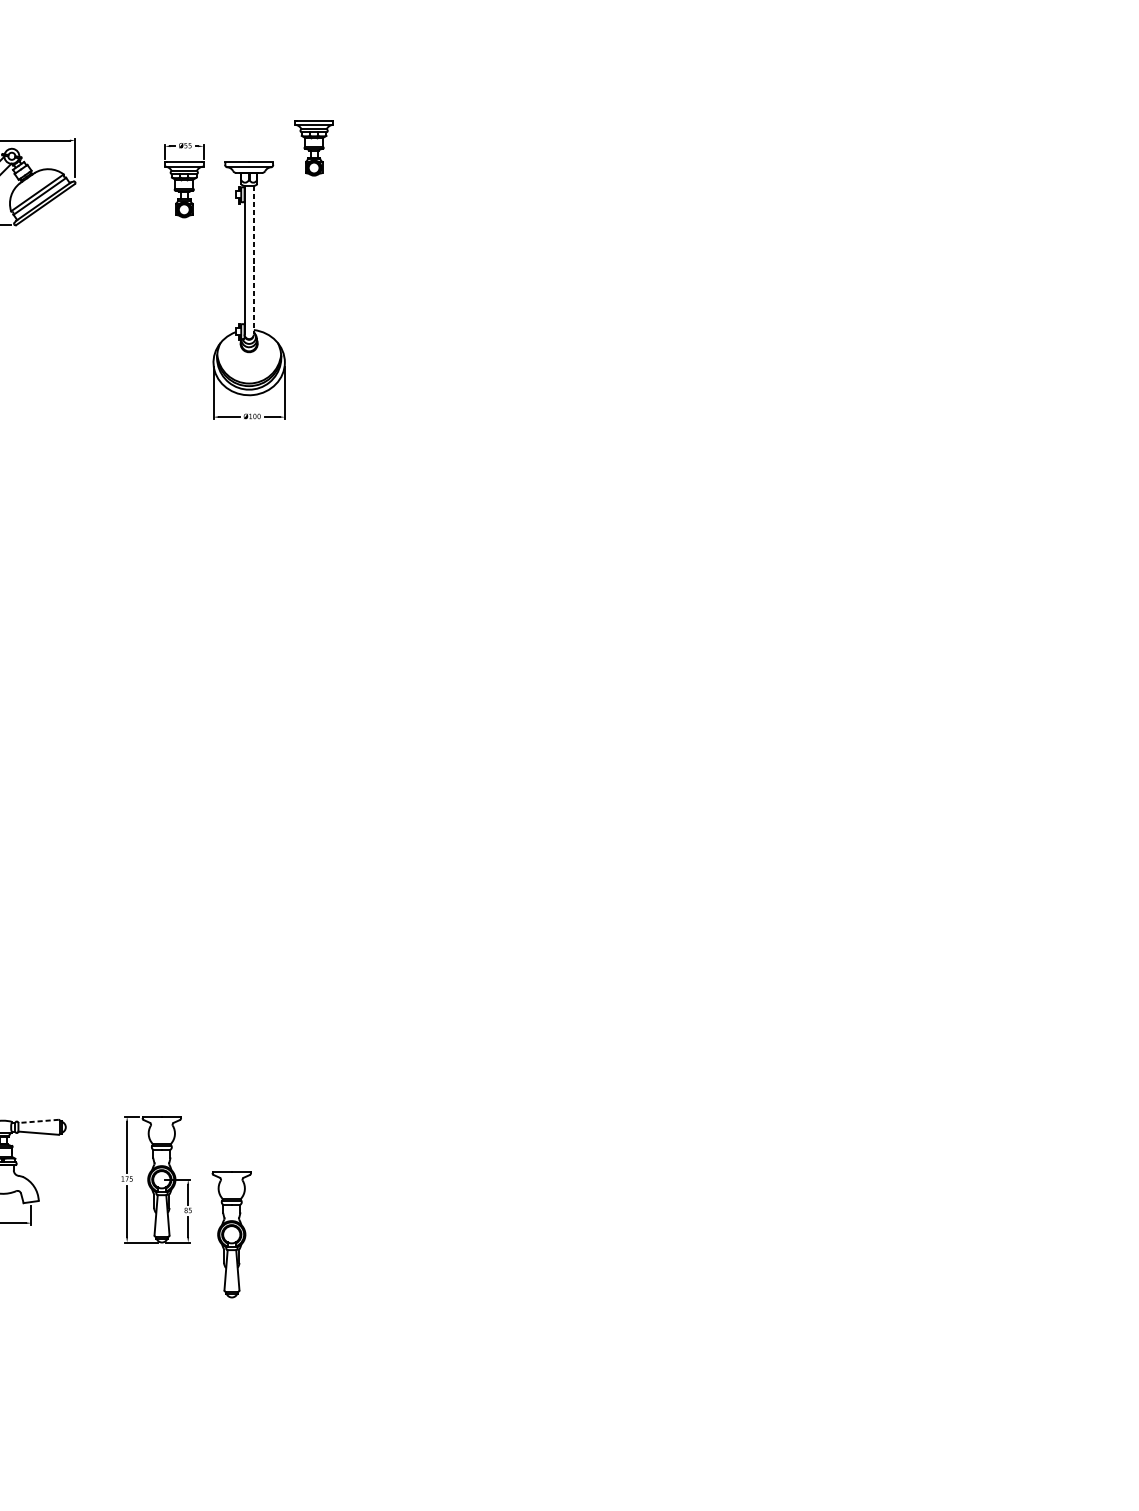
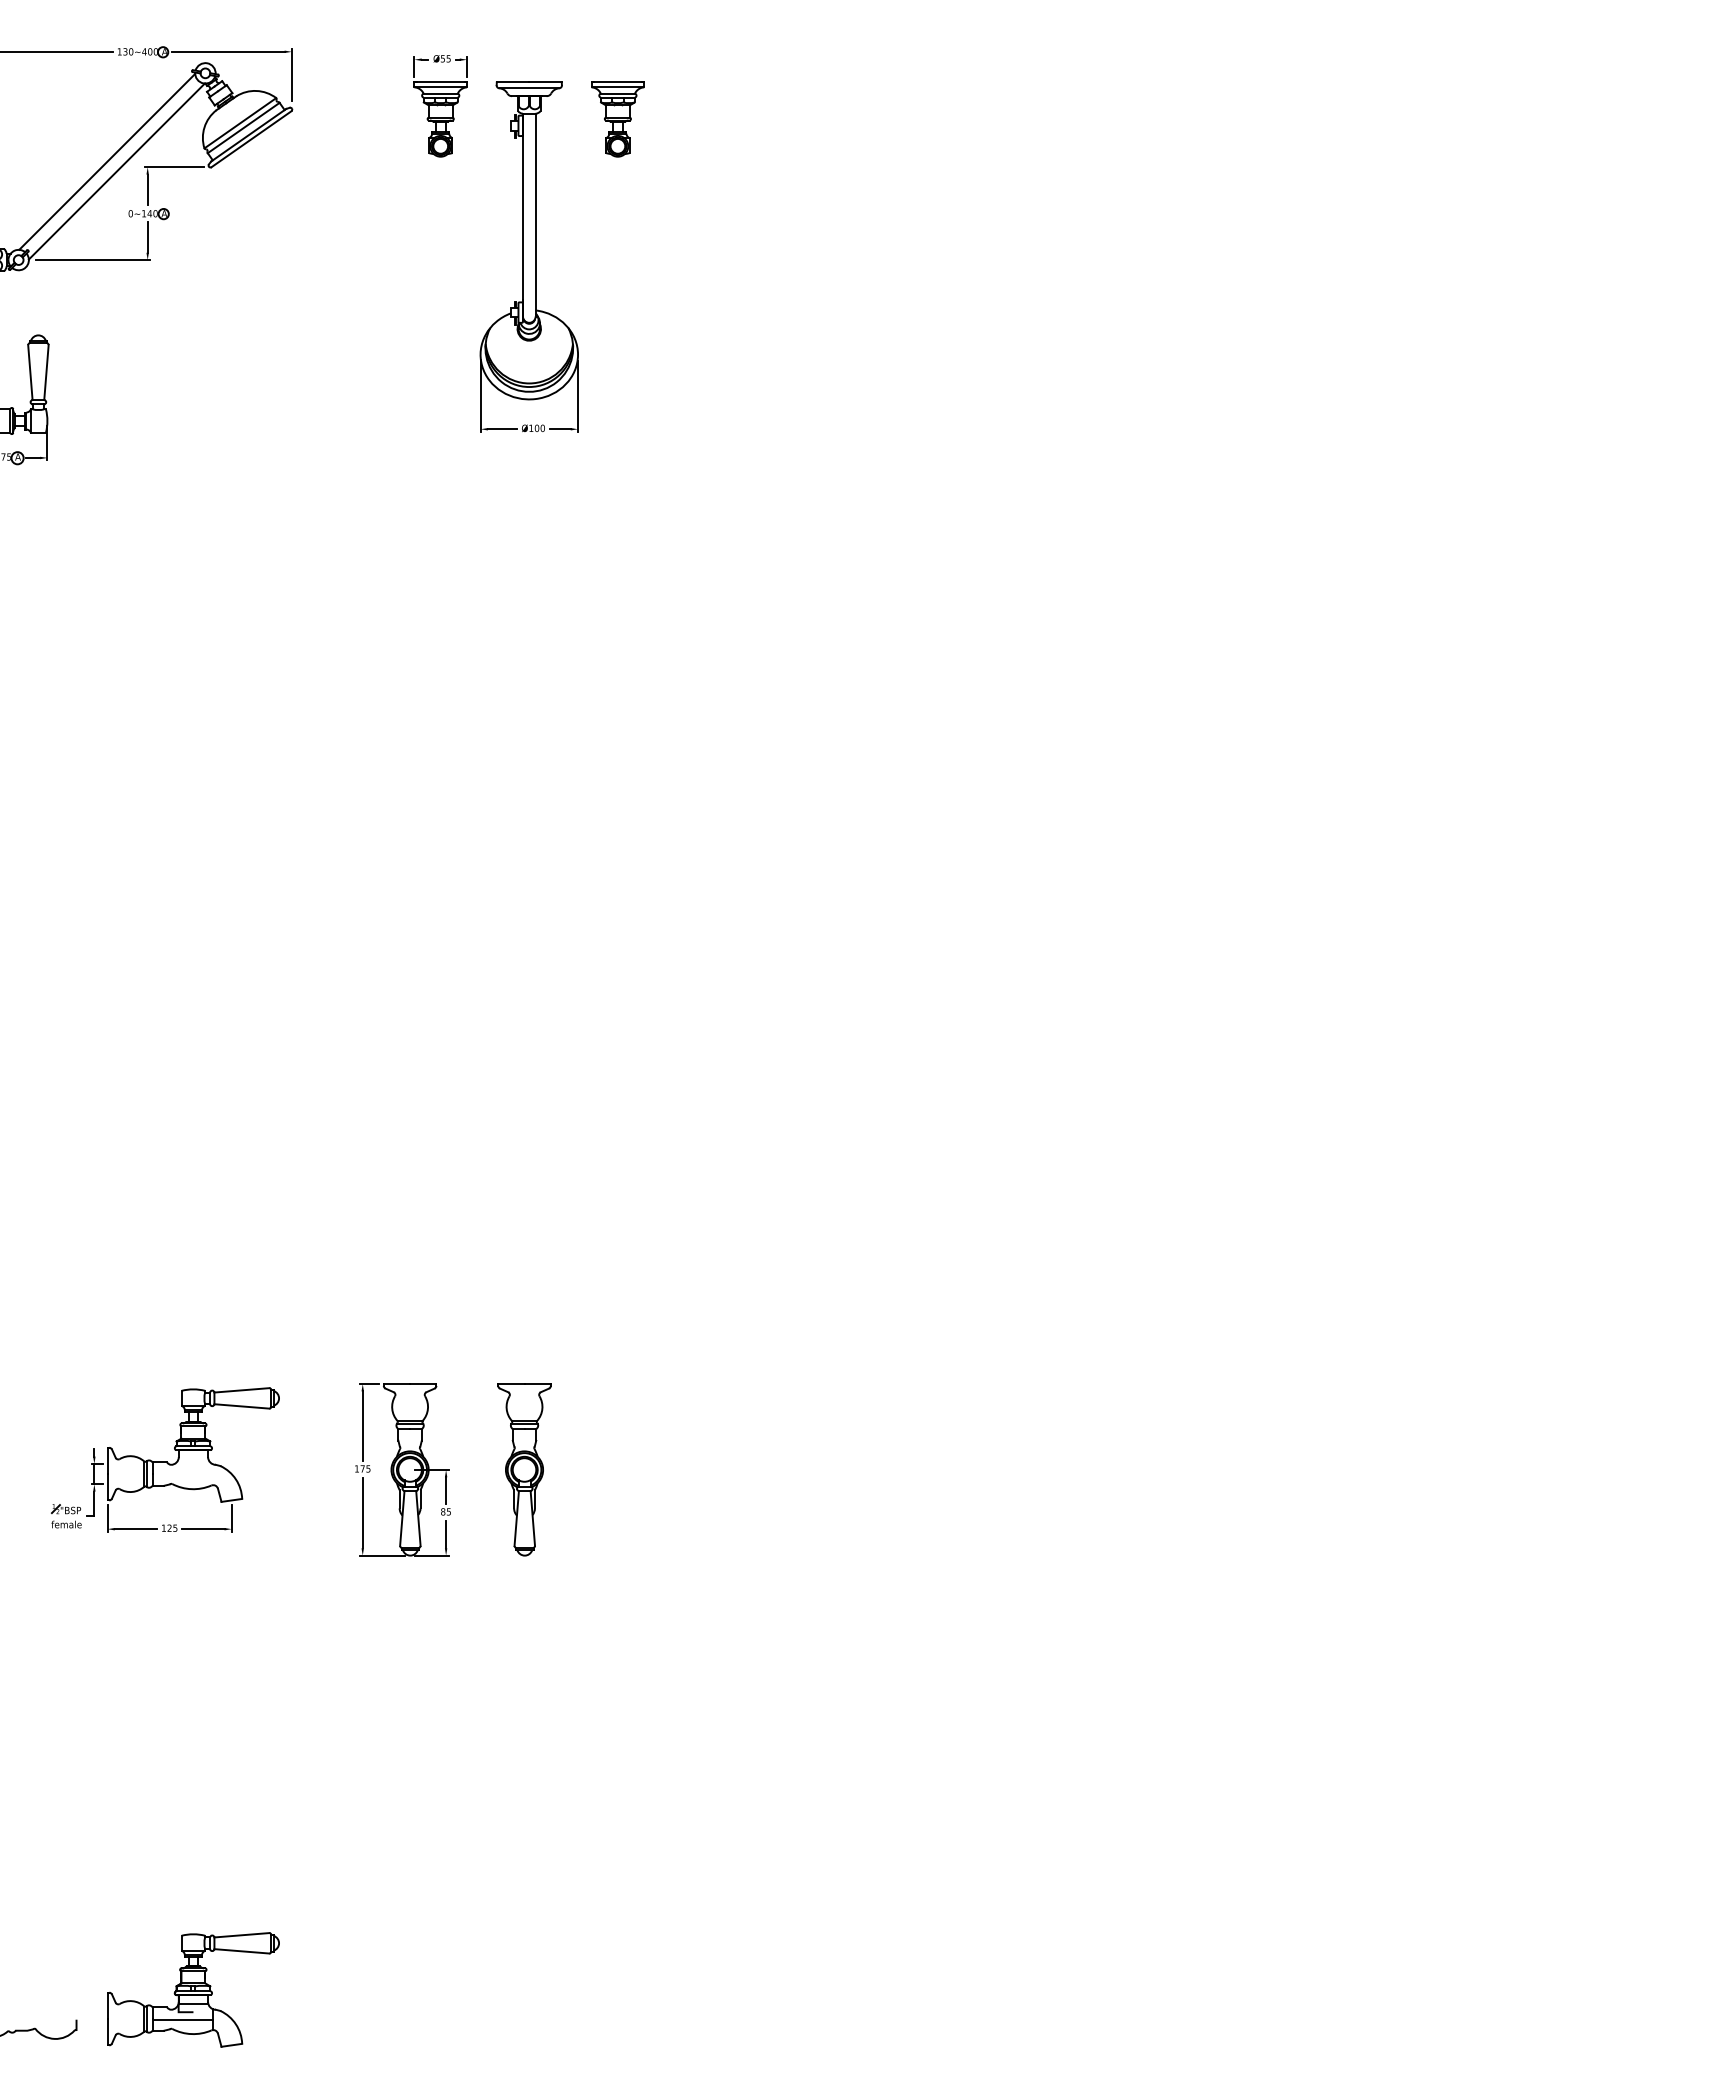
part: (313, 148) -> (617, 119), moved
line: (253, 260) -> (535, 215), dashed -> solid
line: (38, 1121) -> (241, 1390), dashed -> solid
part: (231, 1234) -> (524, 1469), moved

